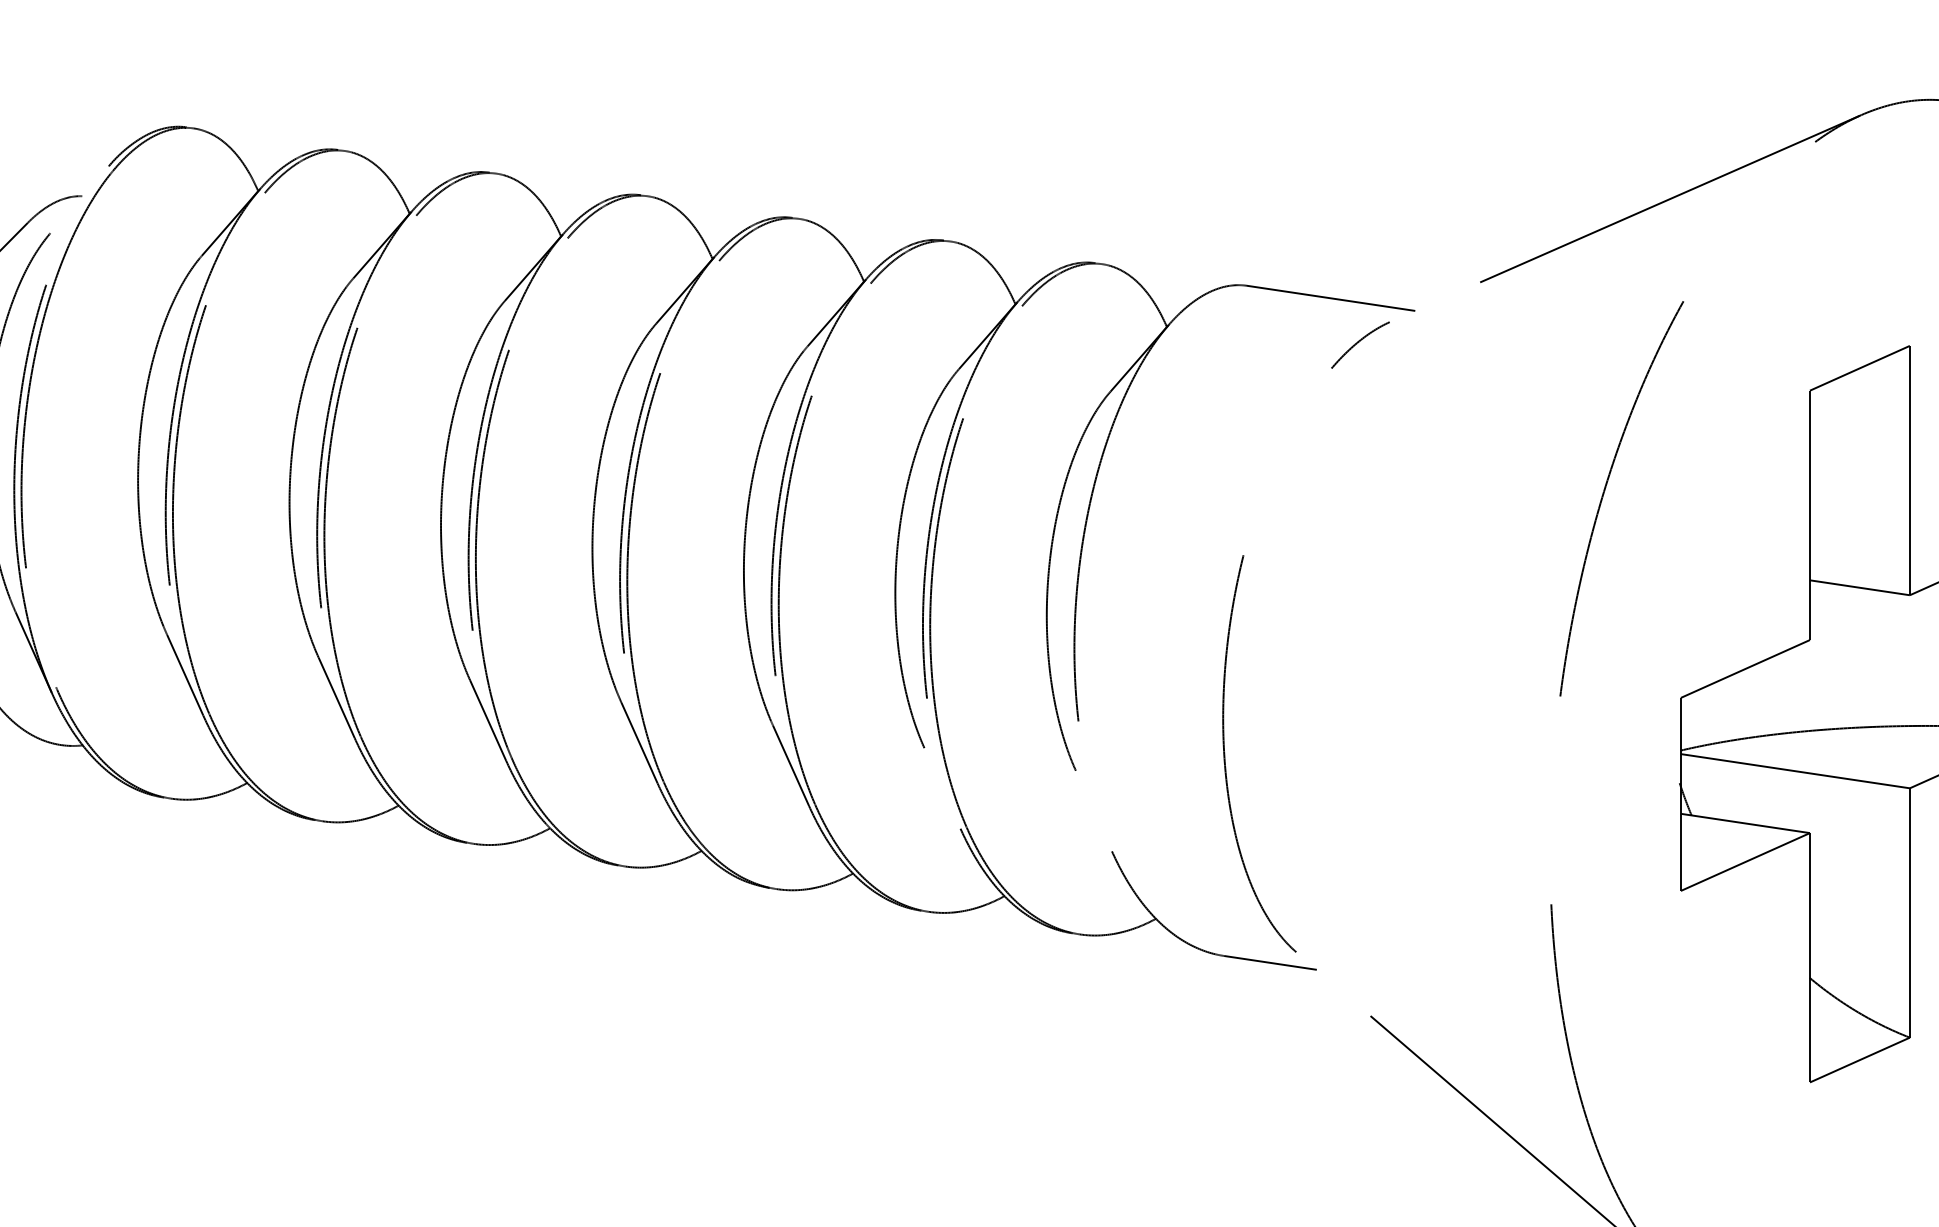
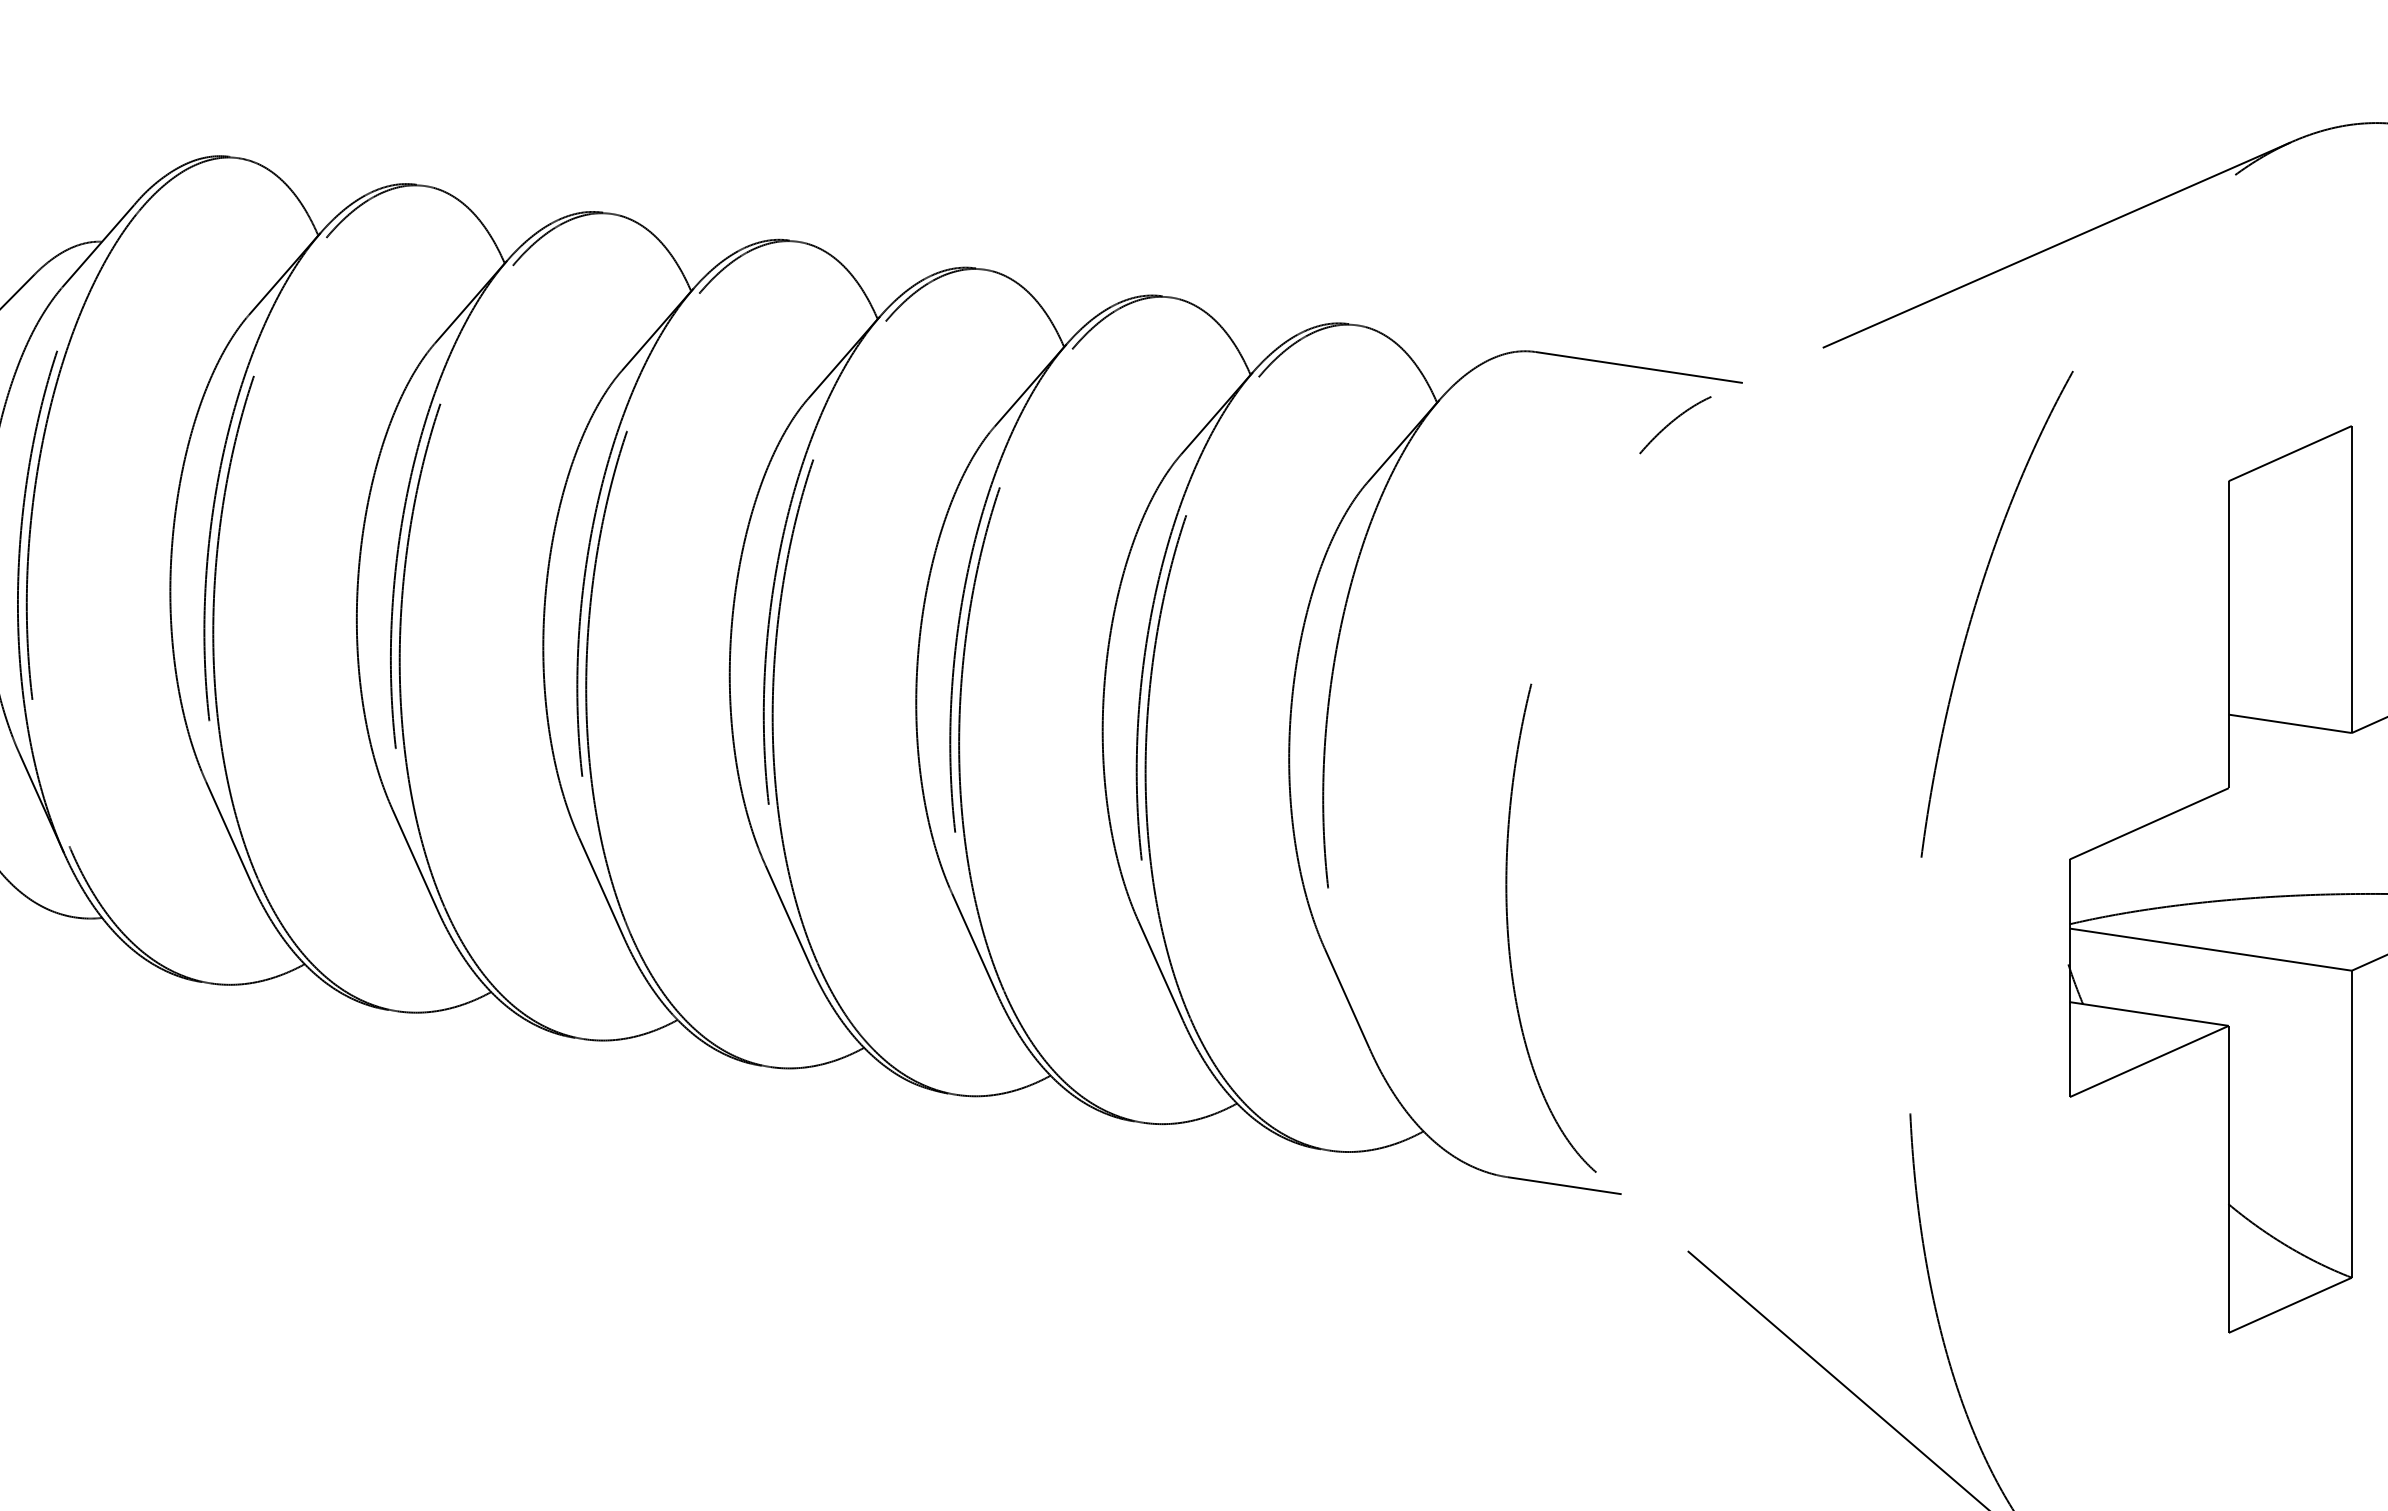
line: (79, 200) -> (98, 246), added
line: (942, 788) -> (1160, 970), added
line: (1094, 810) -> (1347, 998), added

